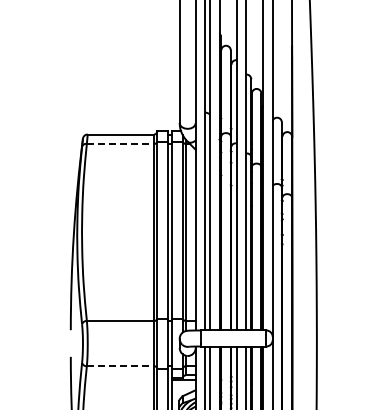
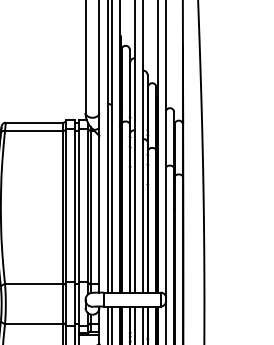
line: (120, 143) -> (34, 130), dashed -> solid
line: (120, 366) -> (34, 323), dashed -> solid

